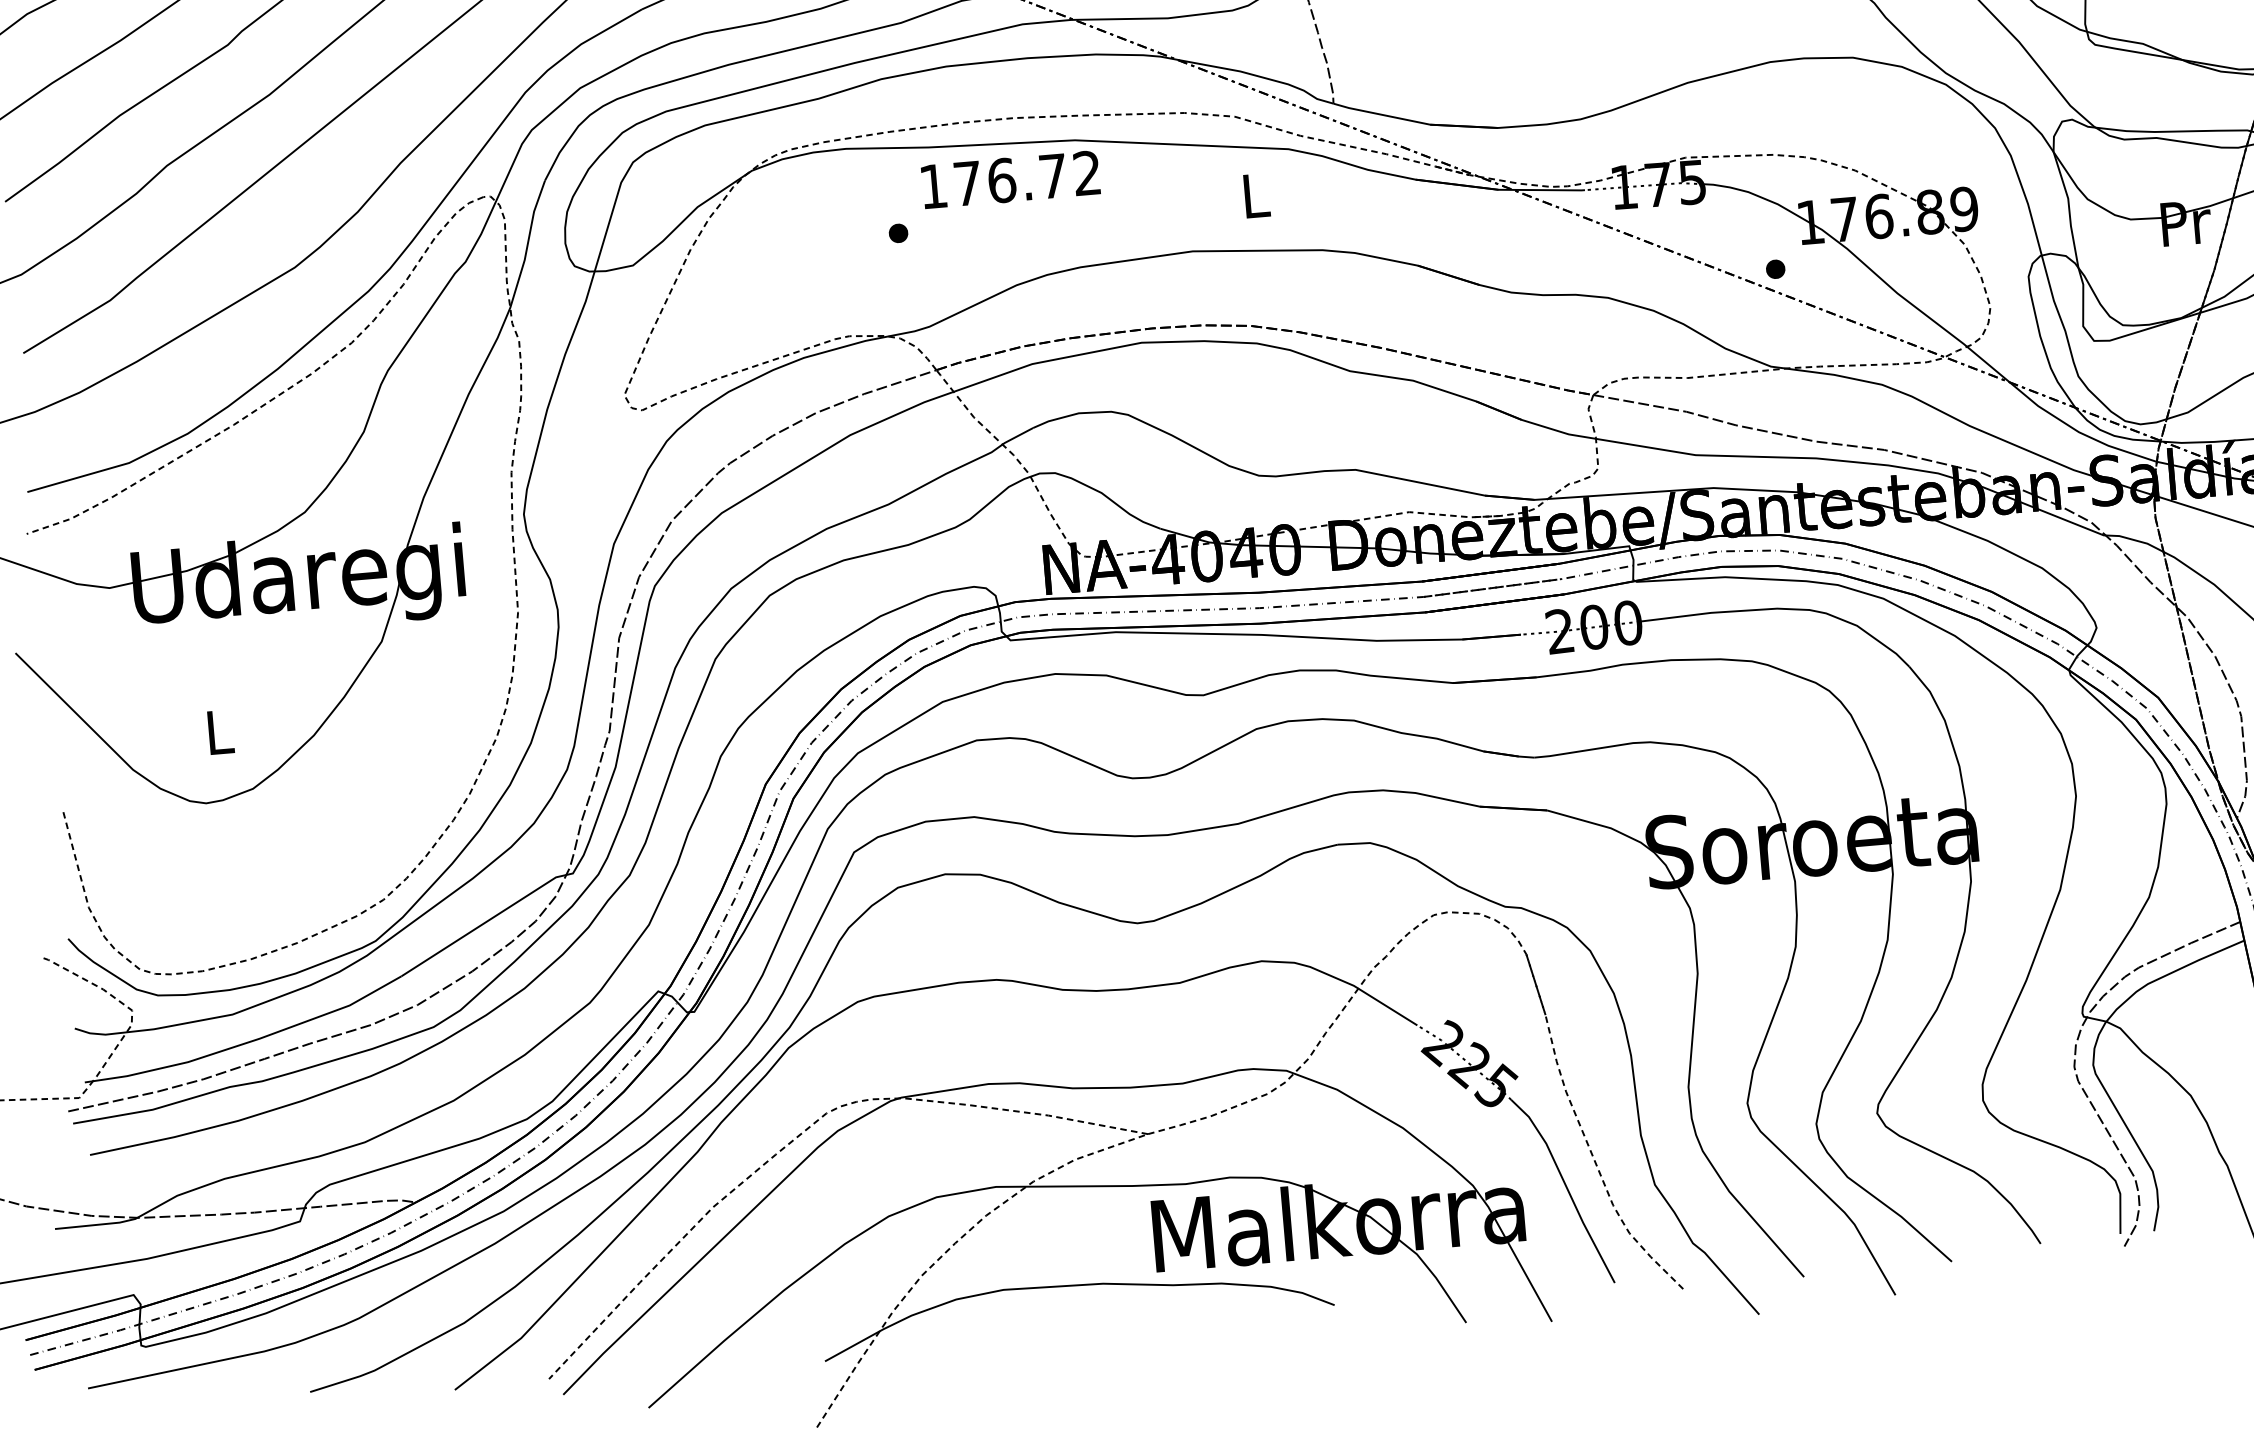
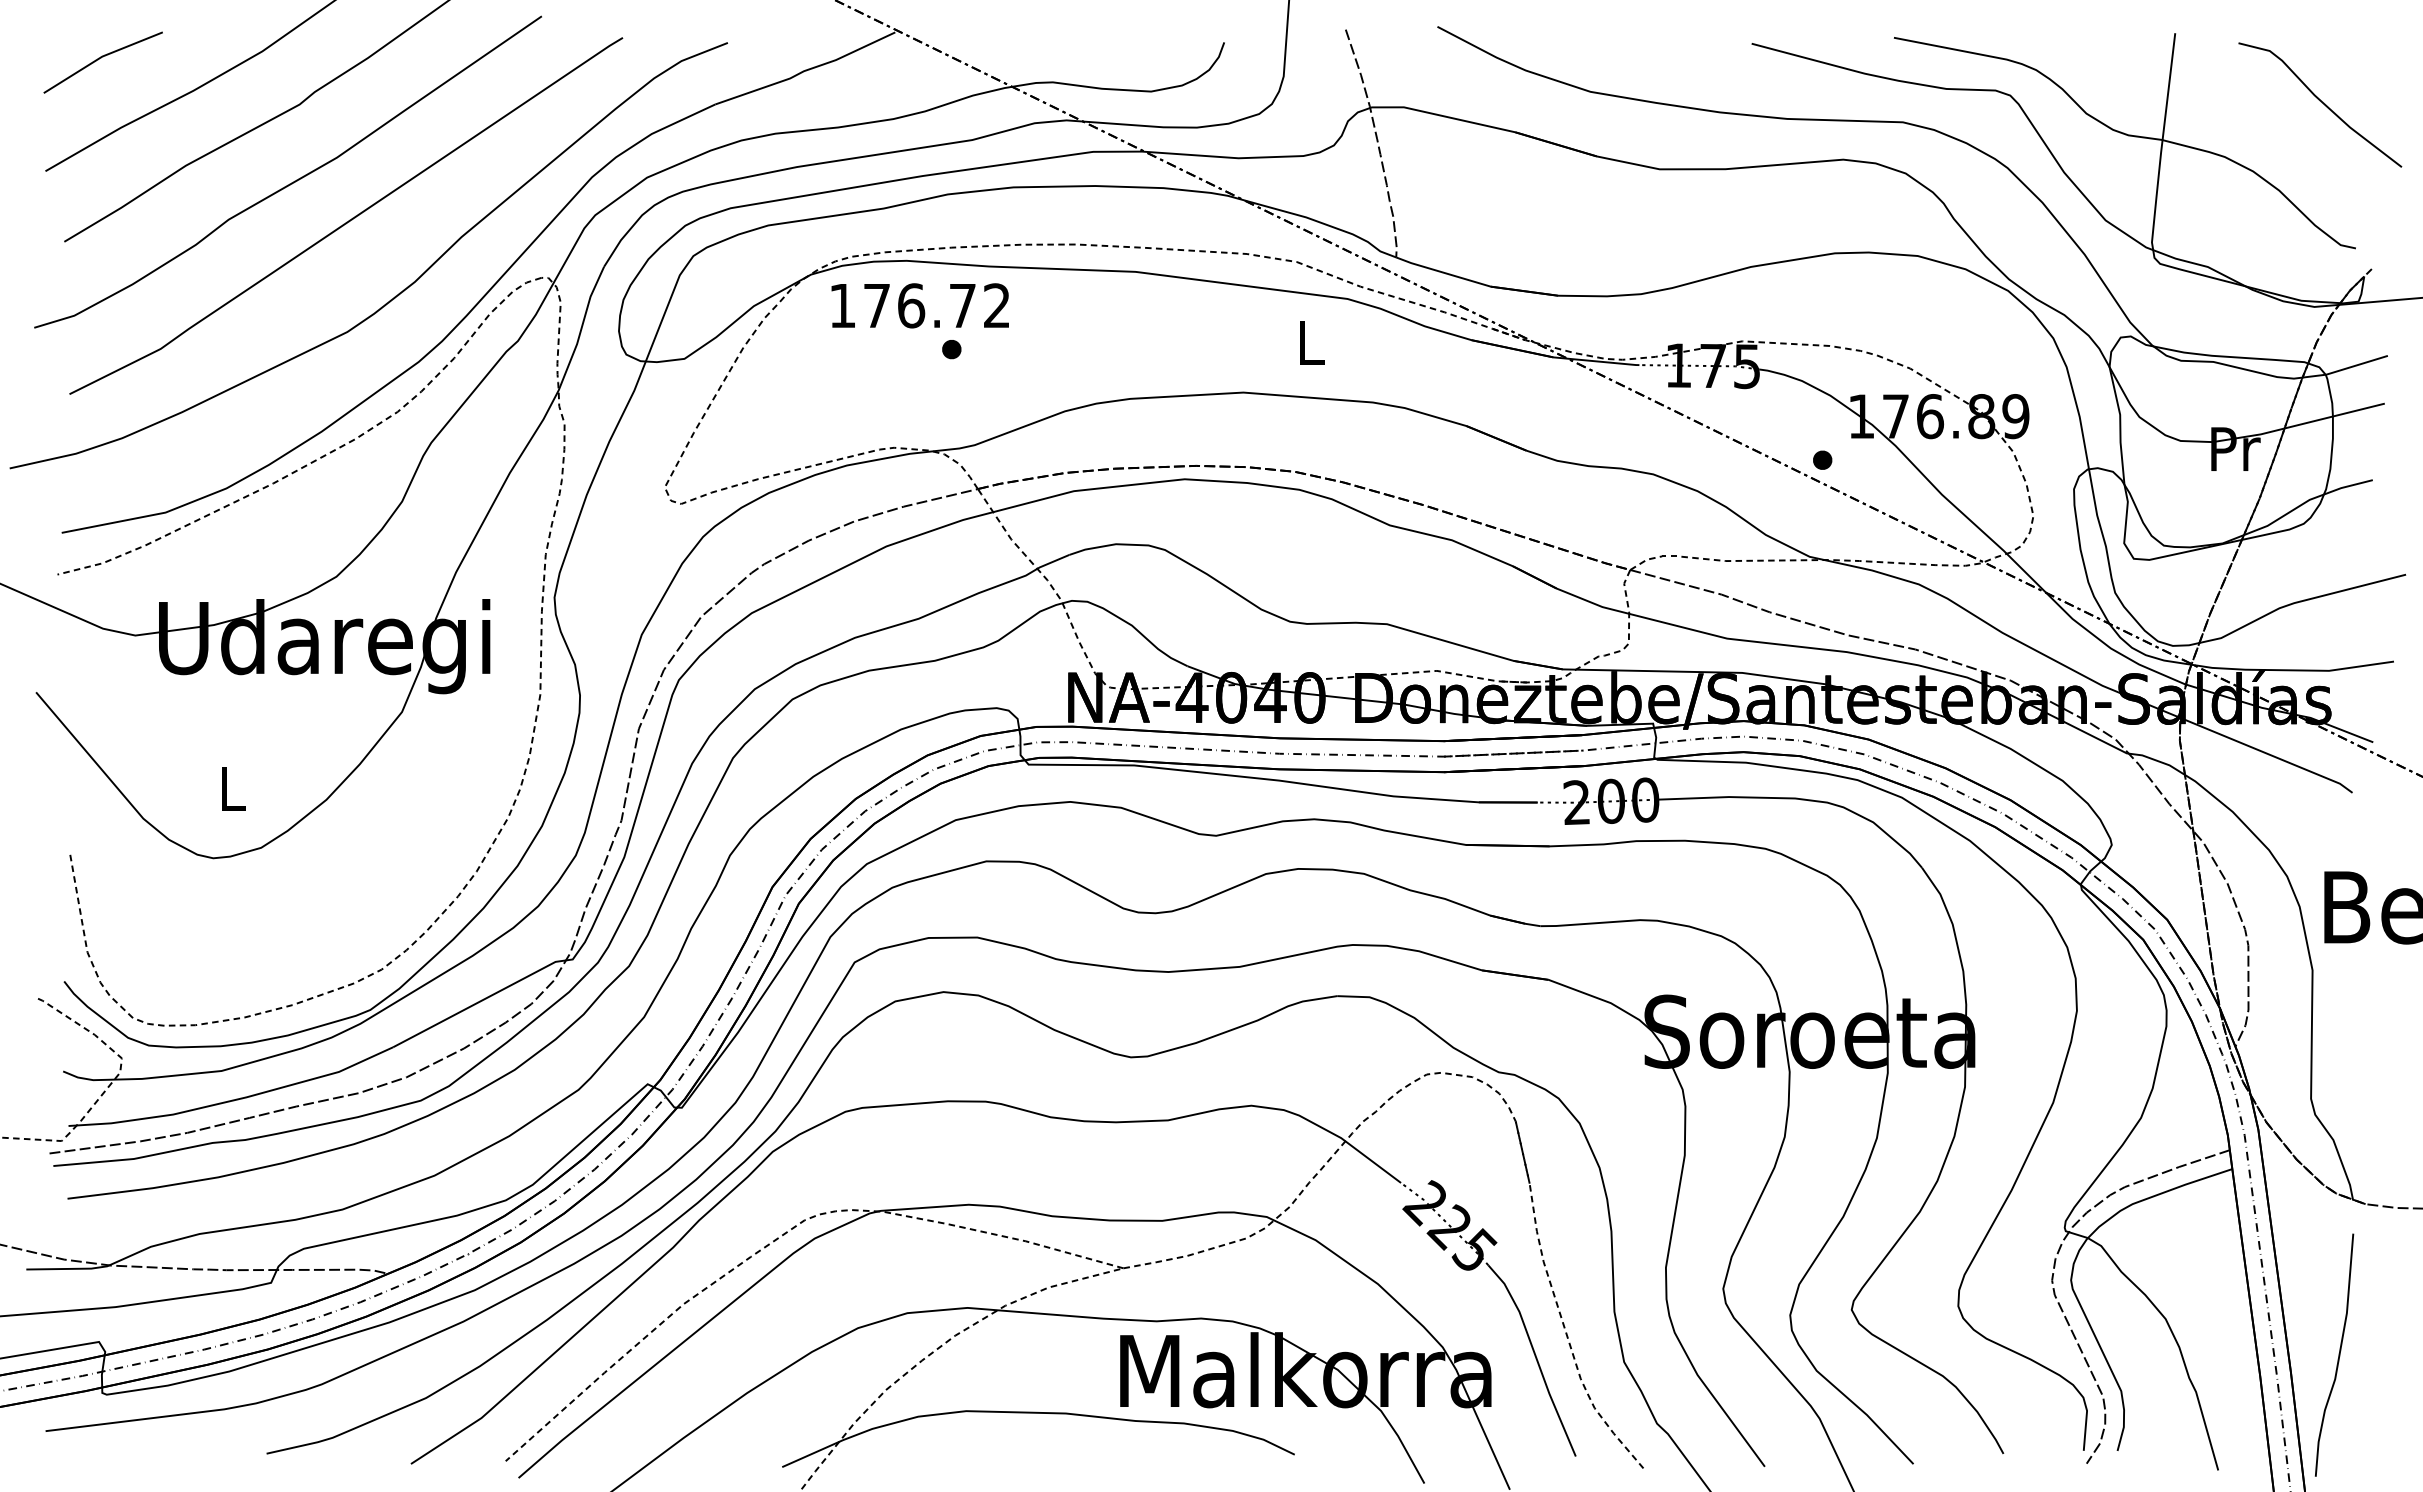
text: (1010, 179) -> (919, 305), moved

